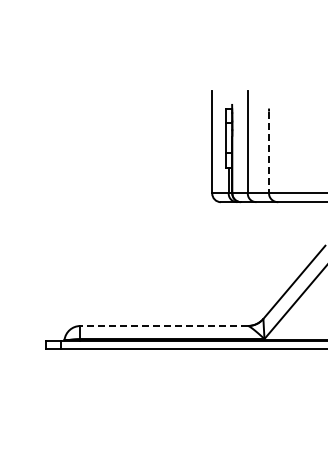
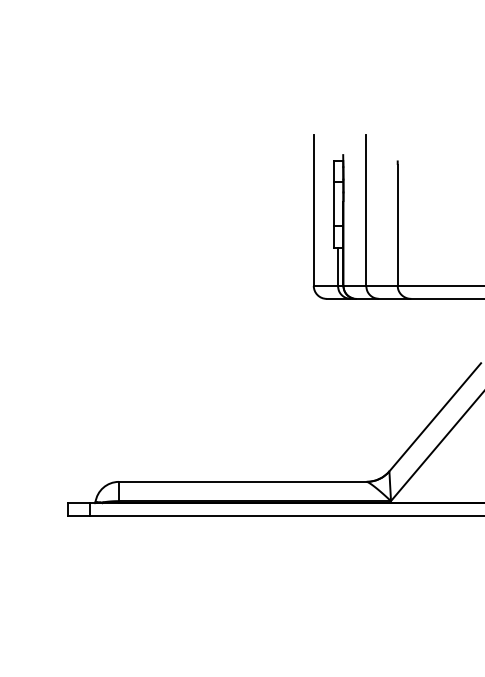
line: (269, 152) -> (398, 225), dashed -> solid
line: (164, 326) -> (243, 482), dashed -> solid

